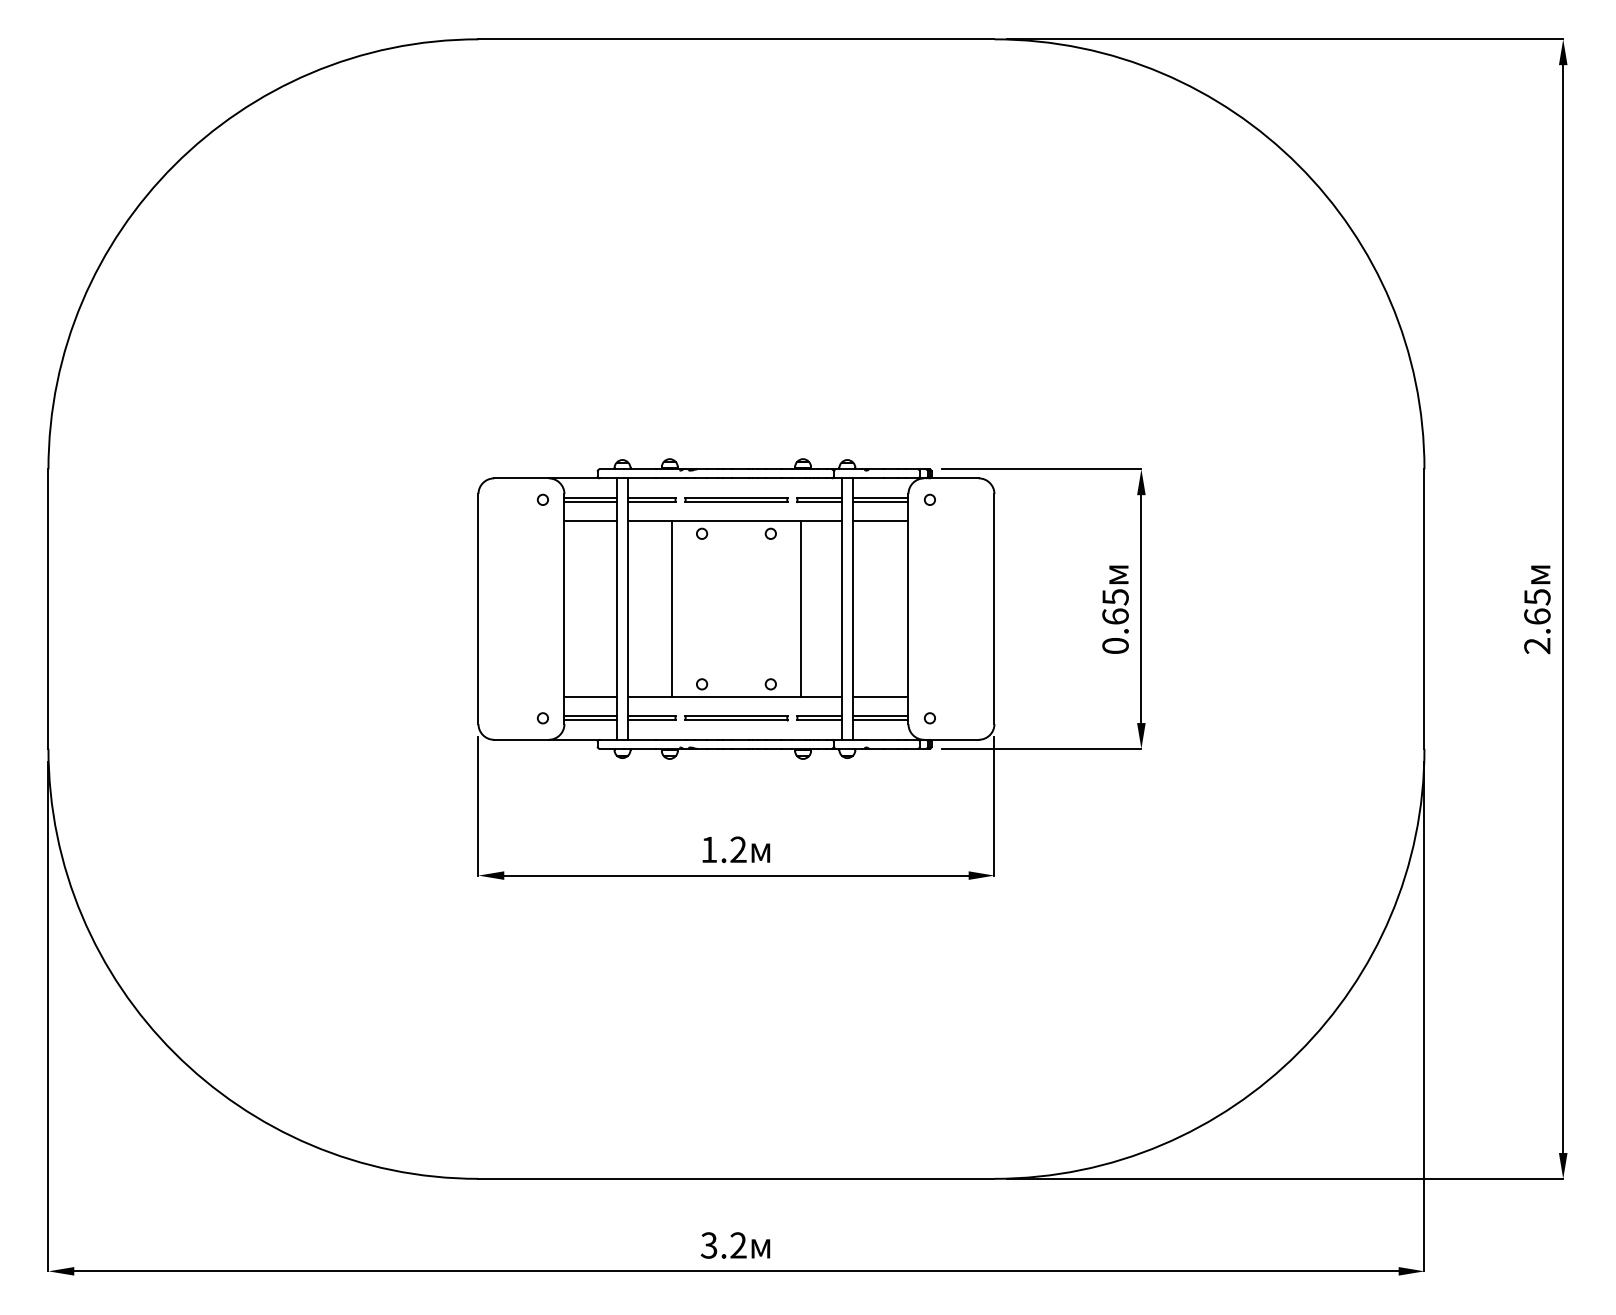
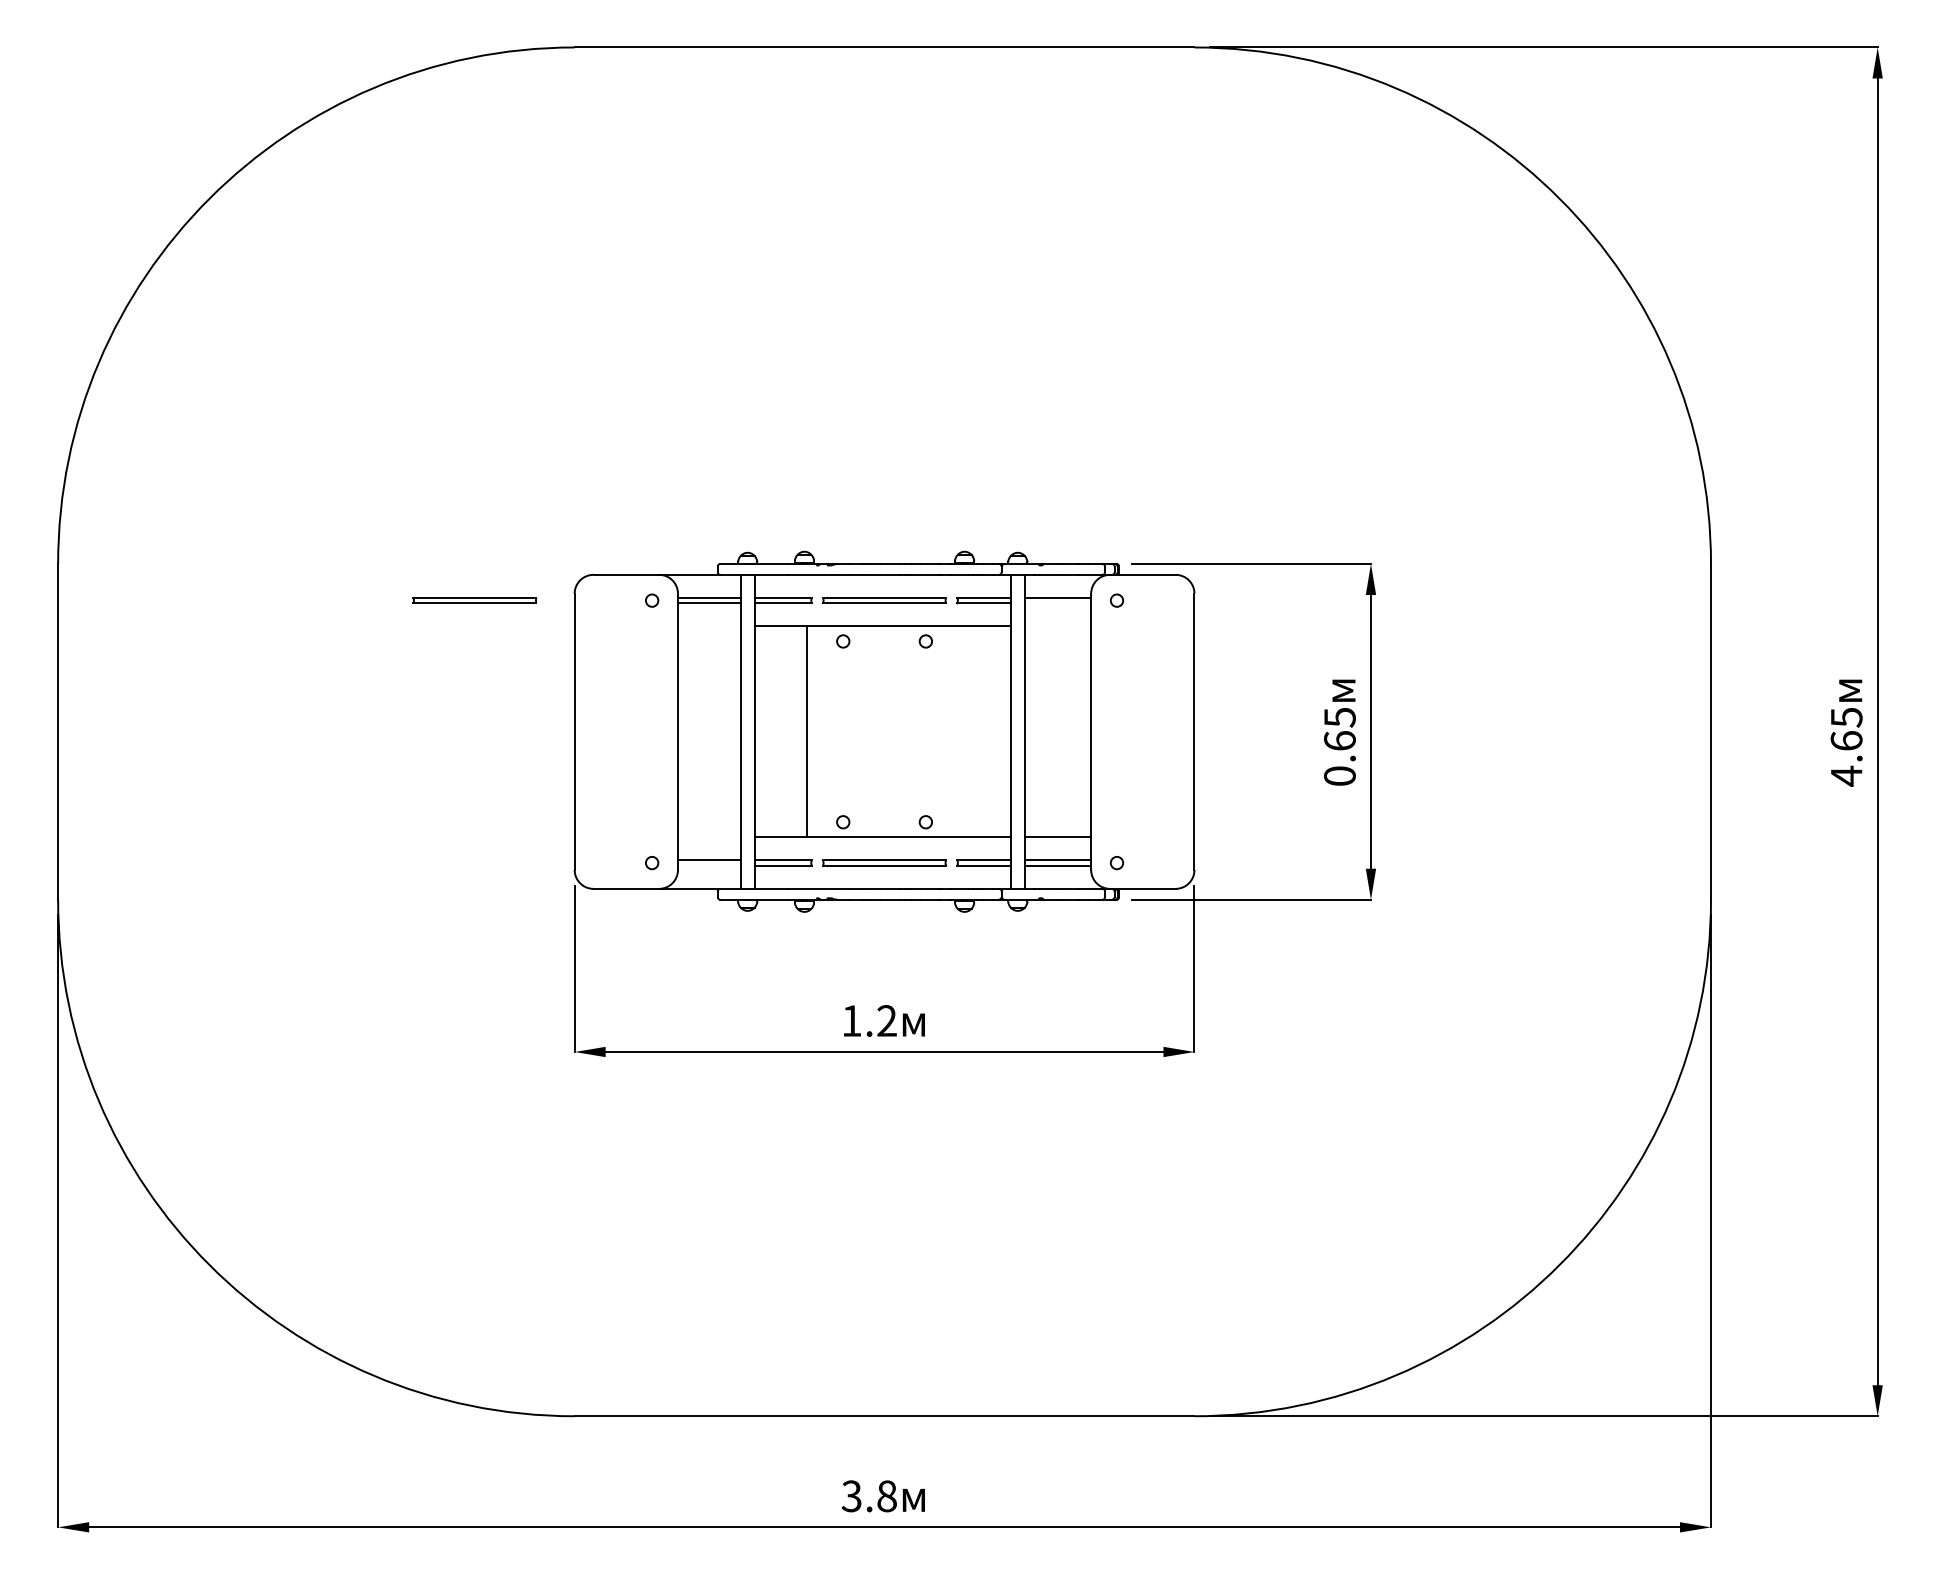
part: (395, 499) -> (475, 600), added
line: (880, 502) -> (1057, 603), removed
line: (590, 521) -> (709, 626), removed
line: (880, 521) -> (1057, 626), removed
line: (800, 608) -> (961, 731), removed
text: (1537, 645) -> (1846, 775), 2.65 -> 4.65
line: (590, 696) -> (709, 836), removed
line: (590, 720) -> (709, 865), removed
text: (738, 1245) -> (887, 1496), 3.2 -> 3.8

